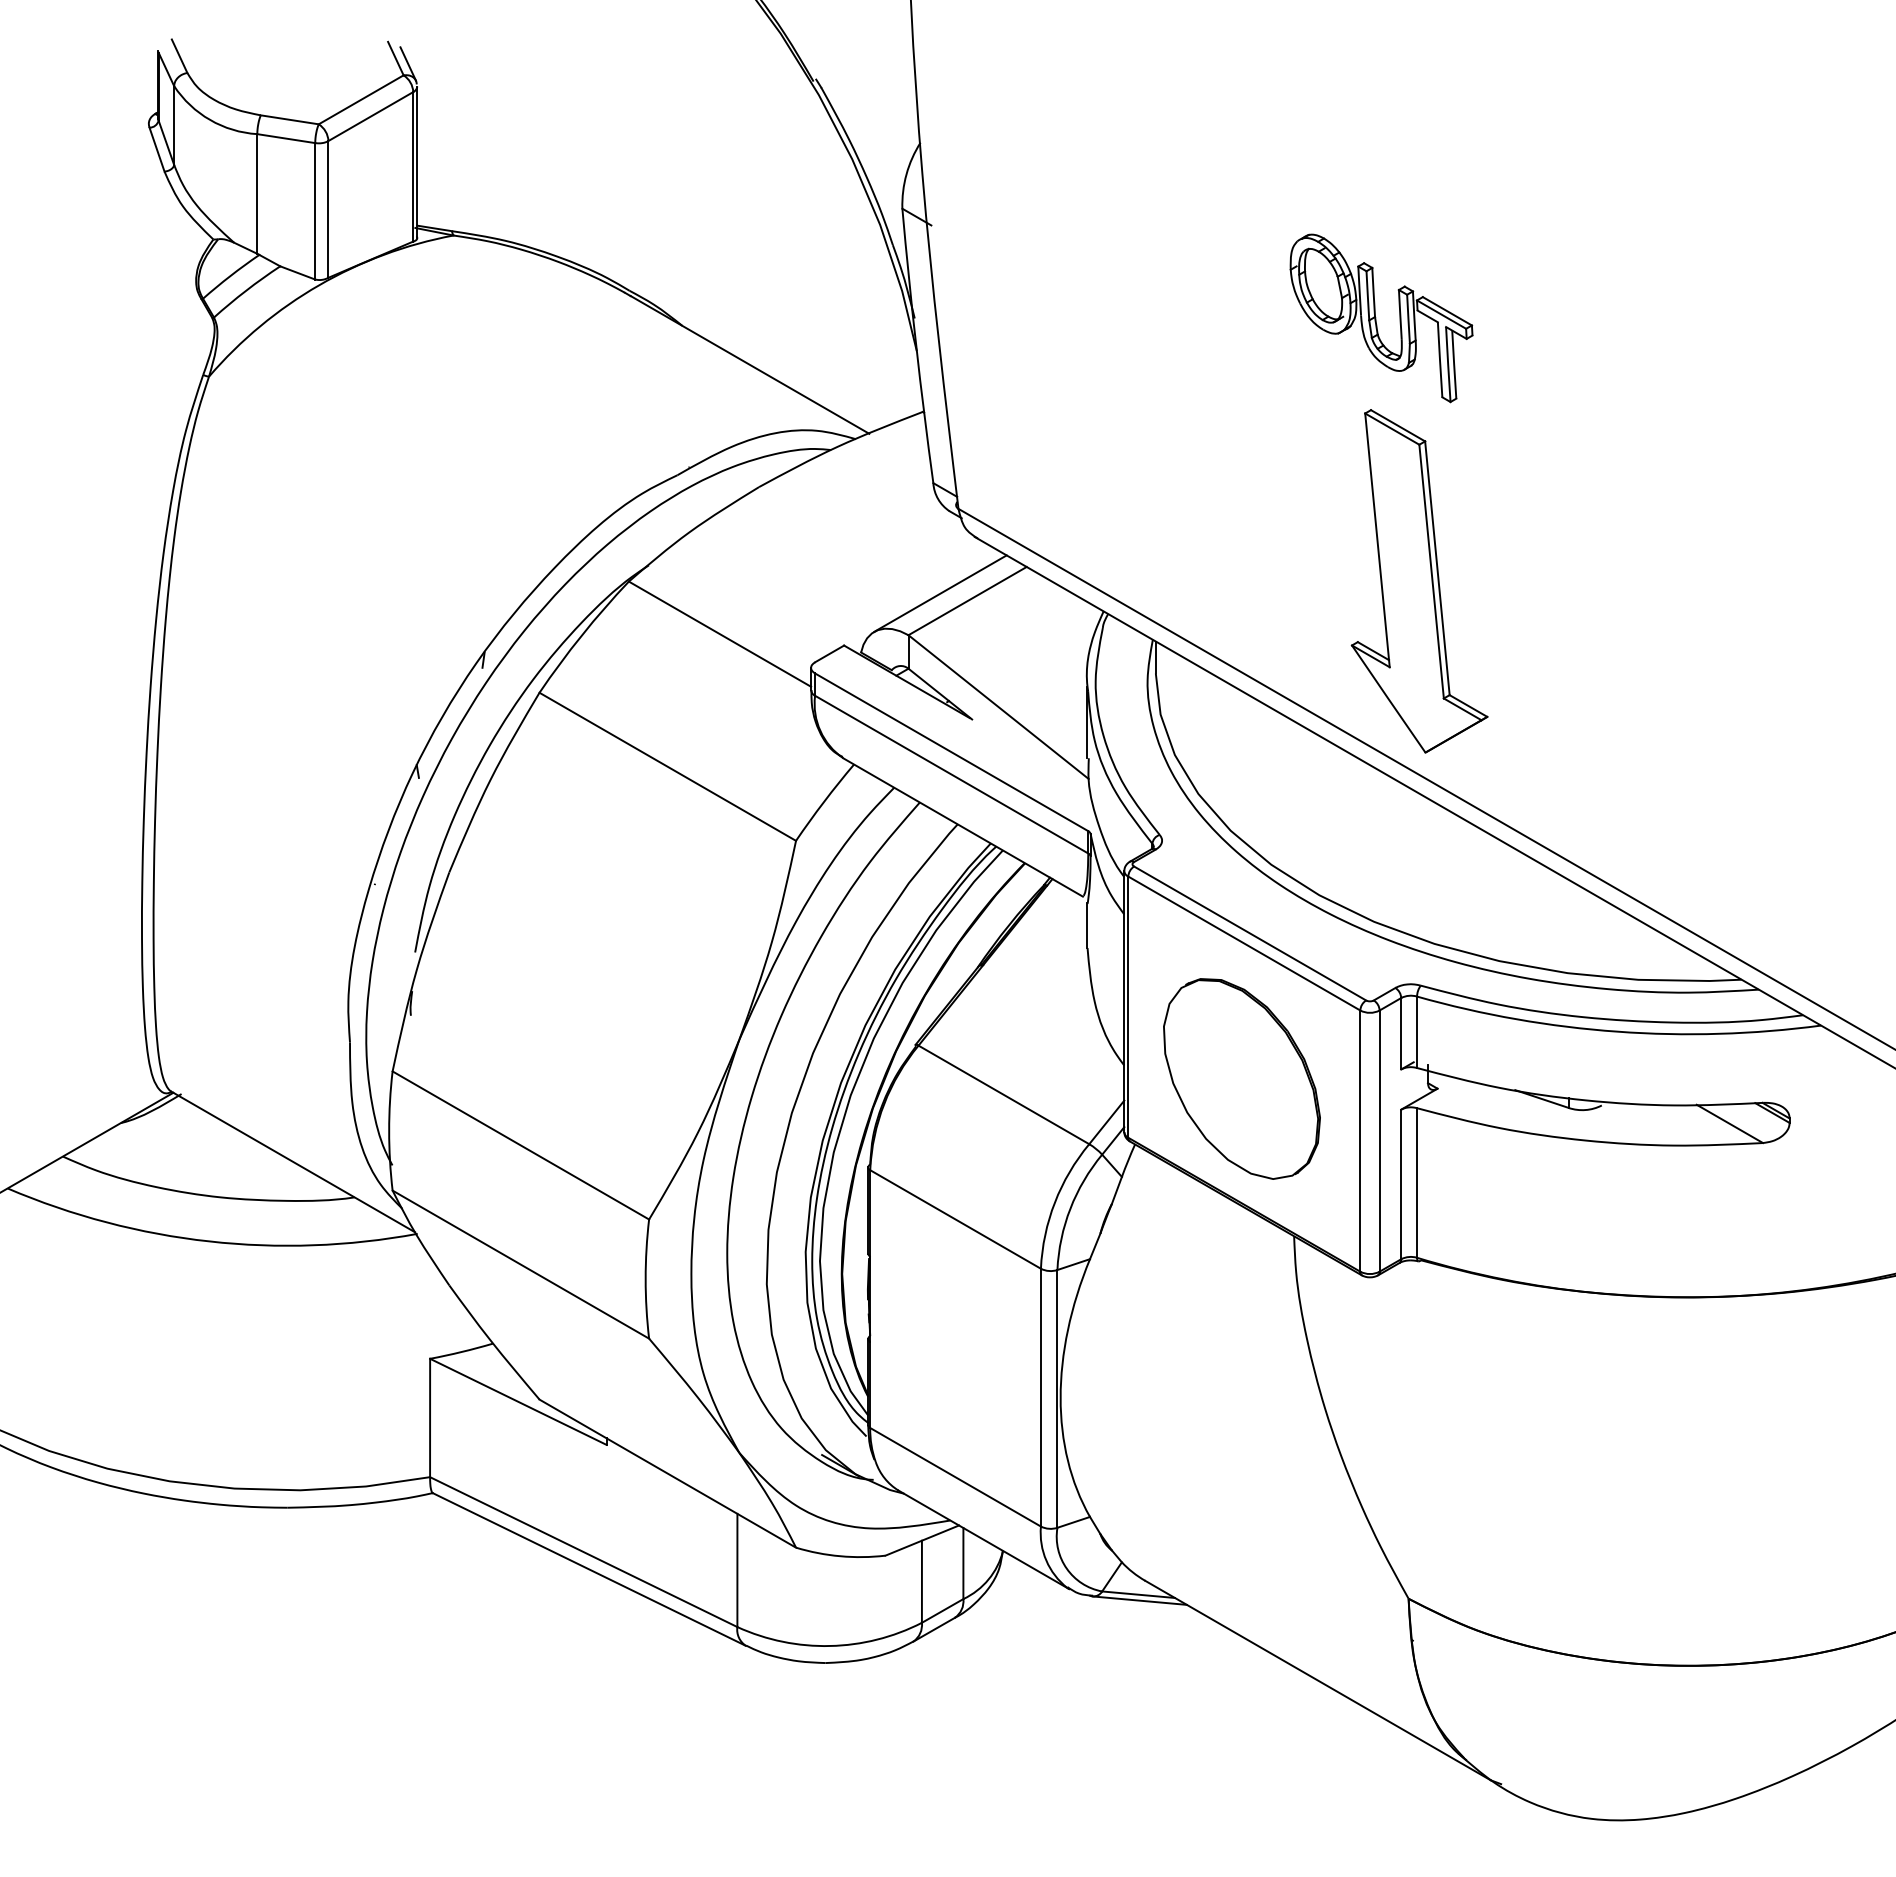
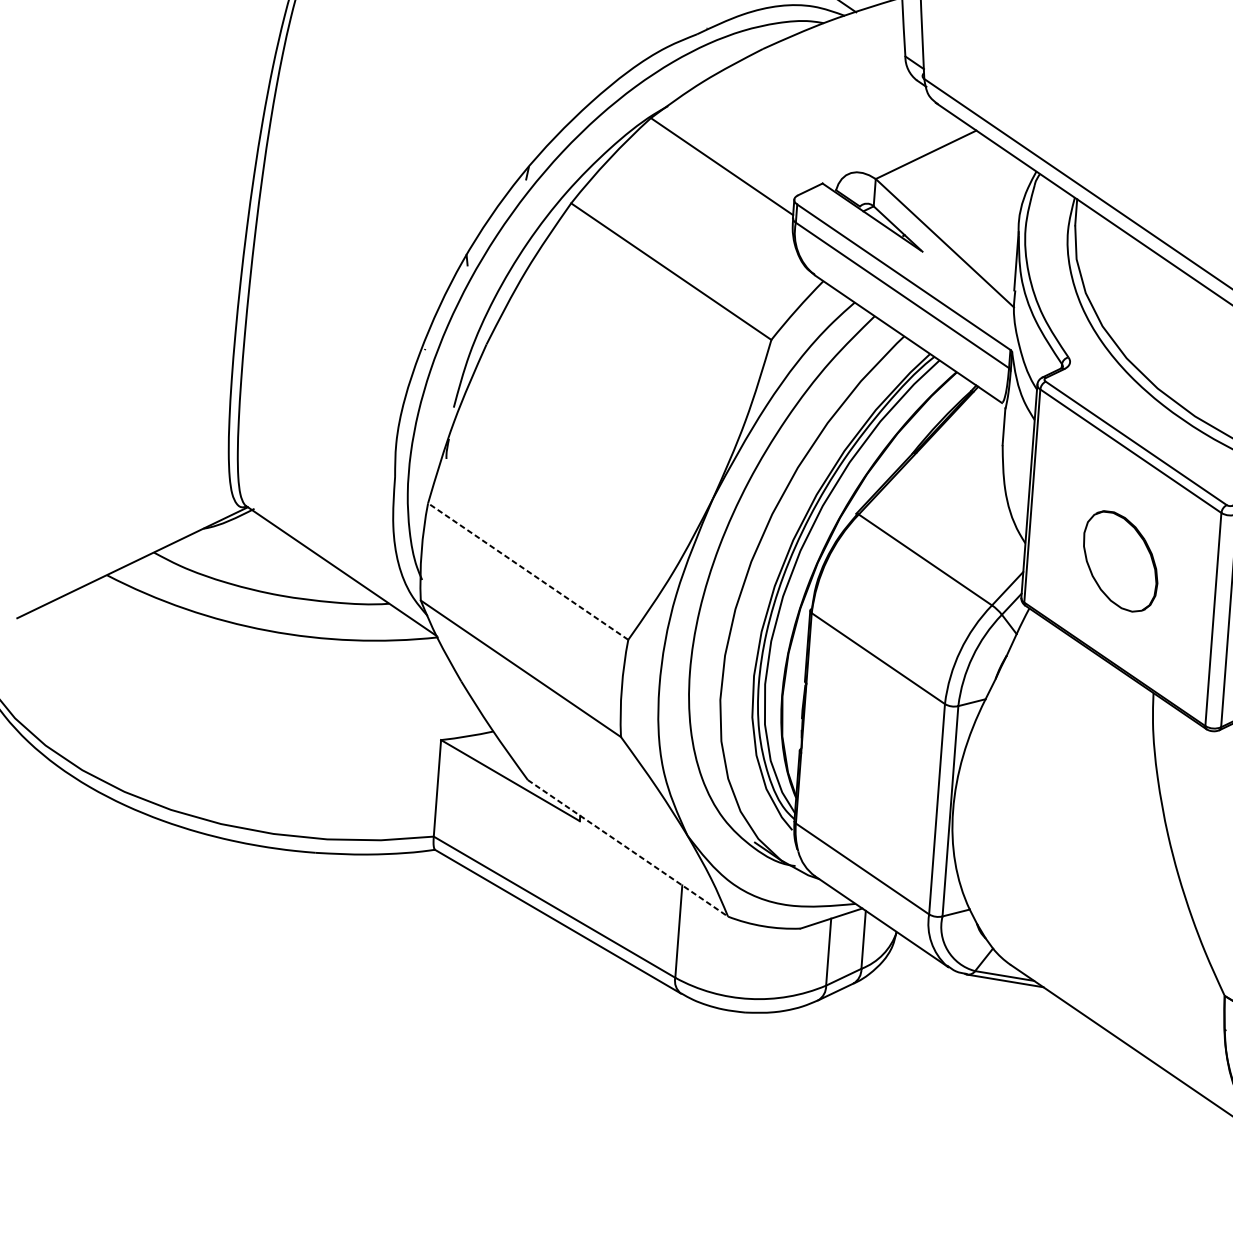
line: (940, 593) -> (904, 146), removed
part: (1241, 1078) -> (1120, 561), size x0.6
line: (520, 1145) -> (527, 571), solid -> dashed
line: (668, 1473) -> (628, 848), solid -> dashed

